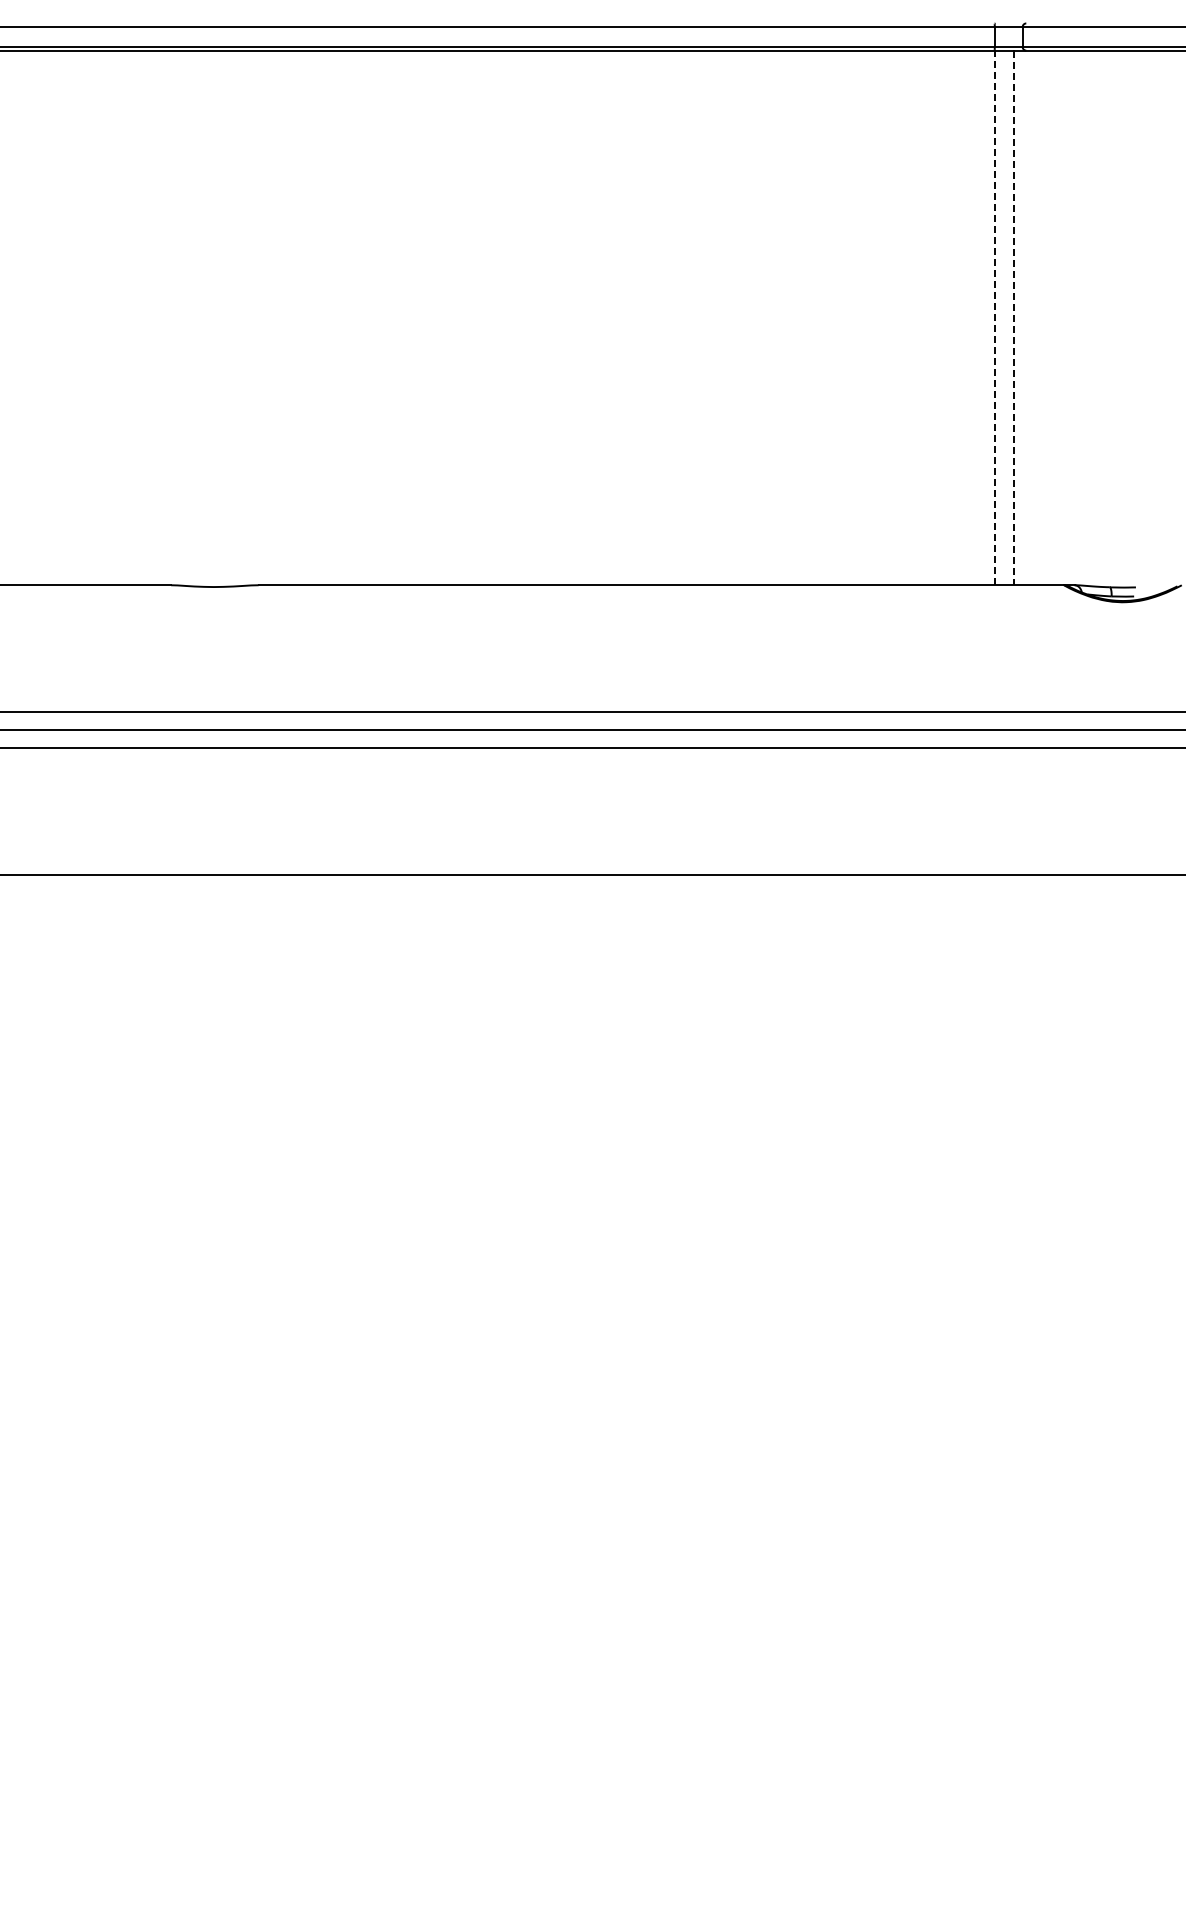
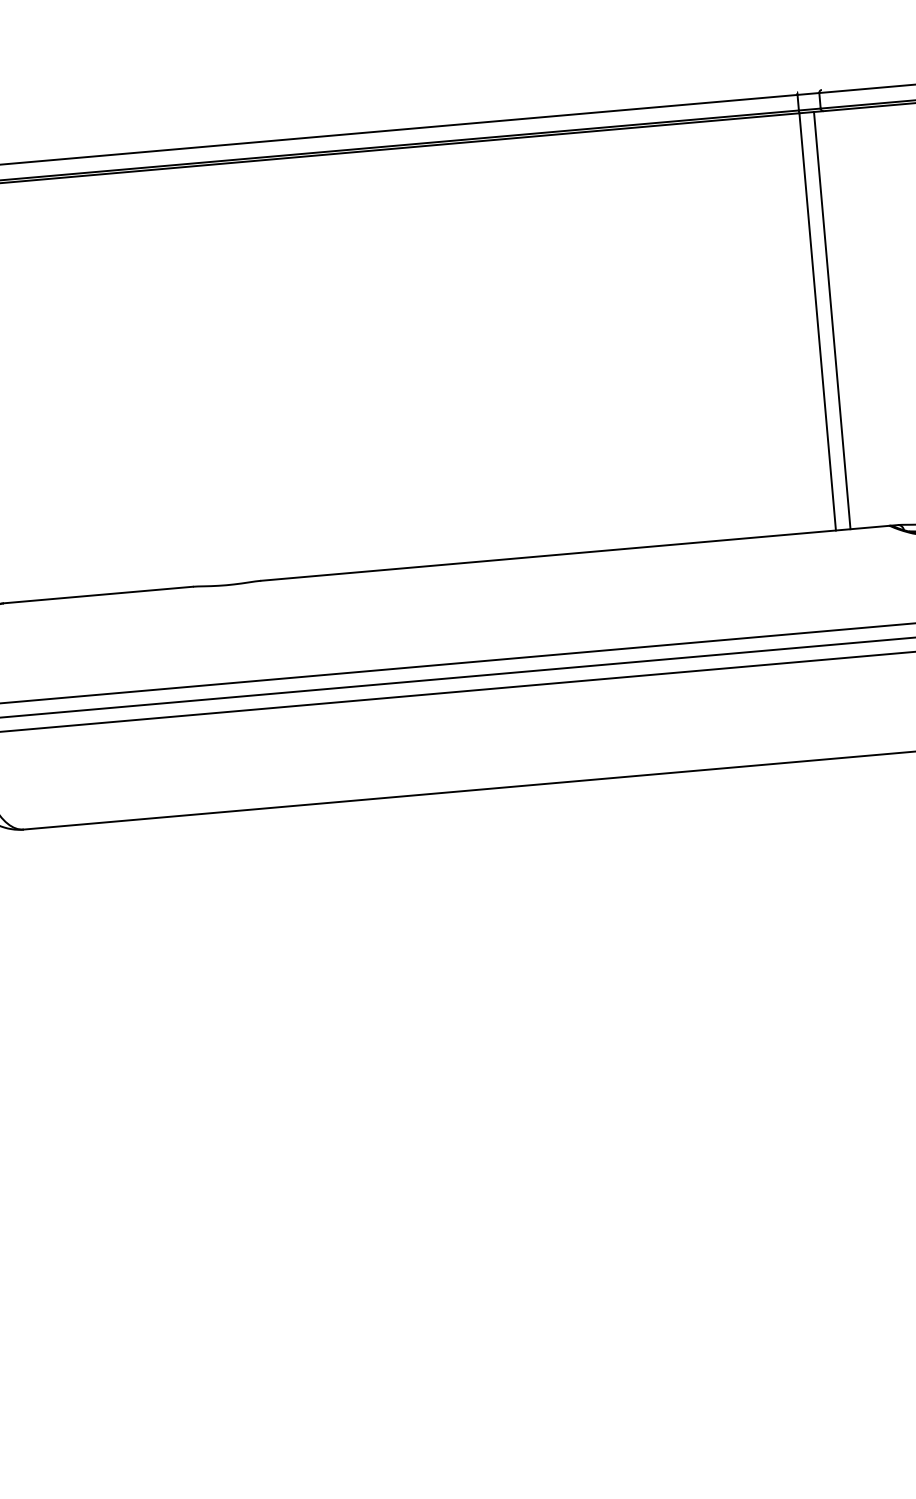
line: (995, 317) -> (817, 321), dashed -> solid
line: (1013, 318) -> (832, 321), dashed -> solid

